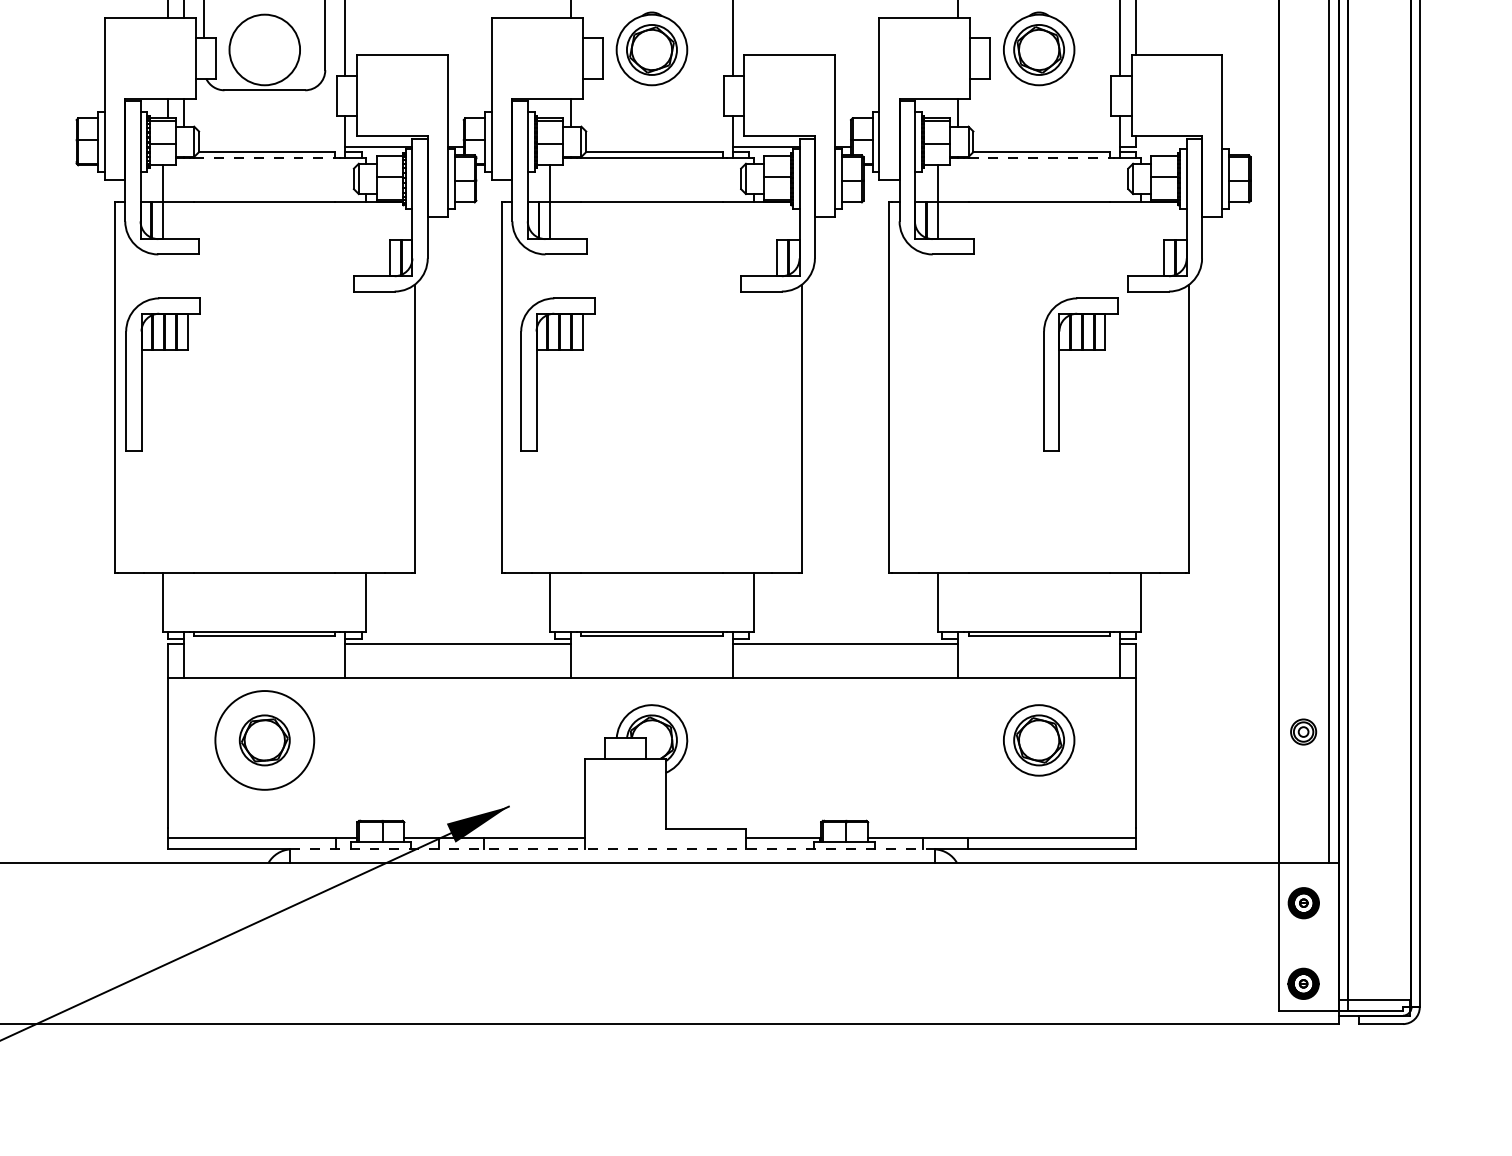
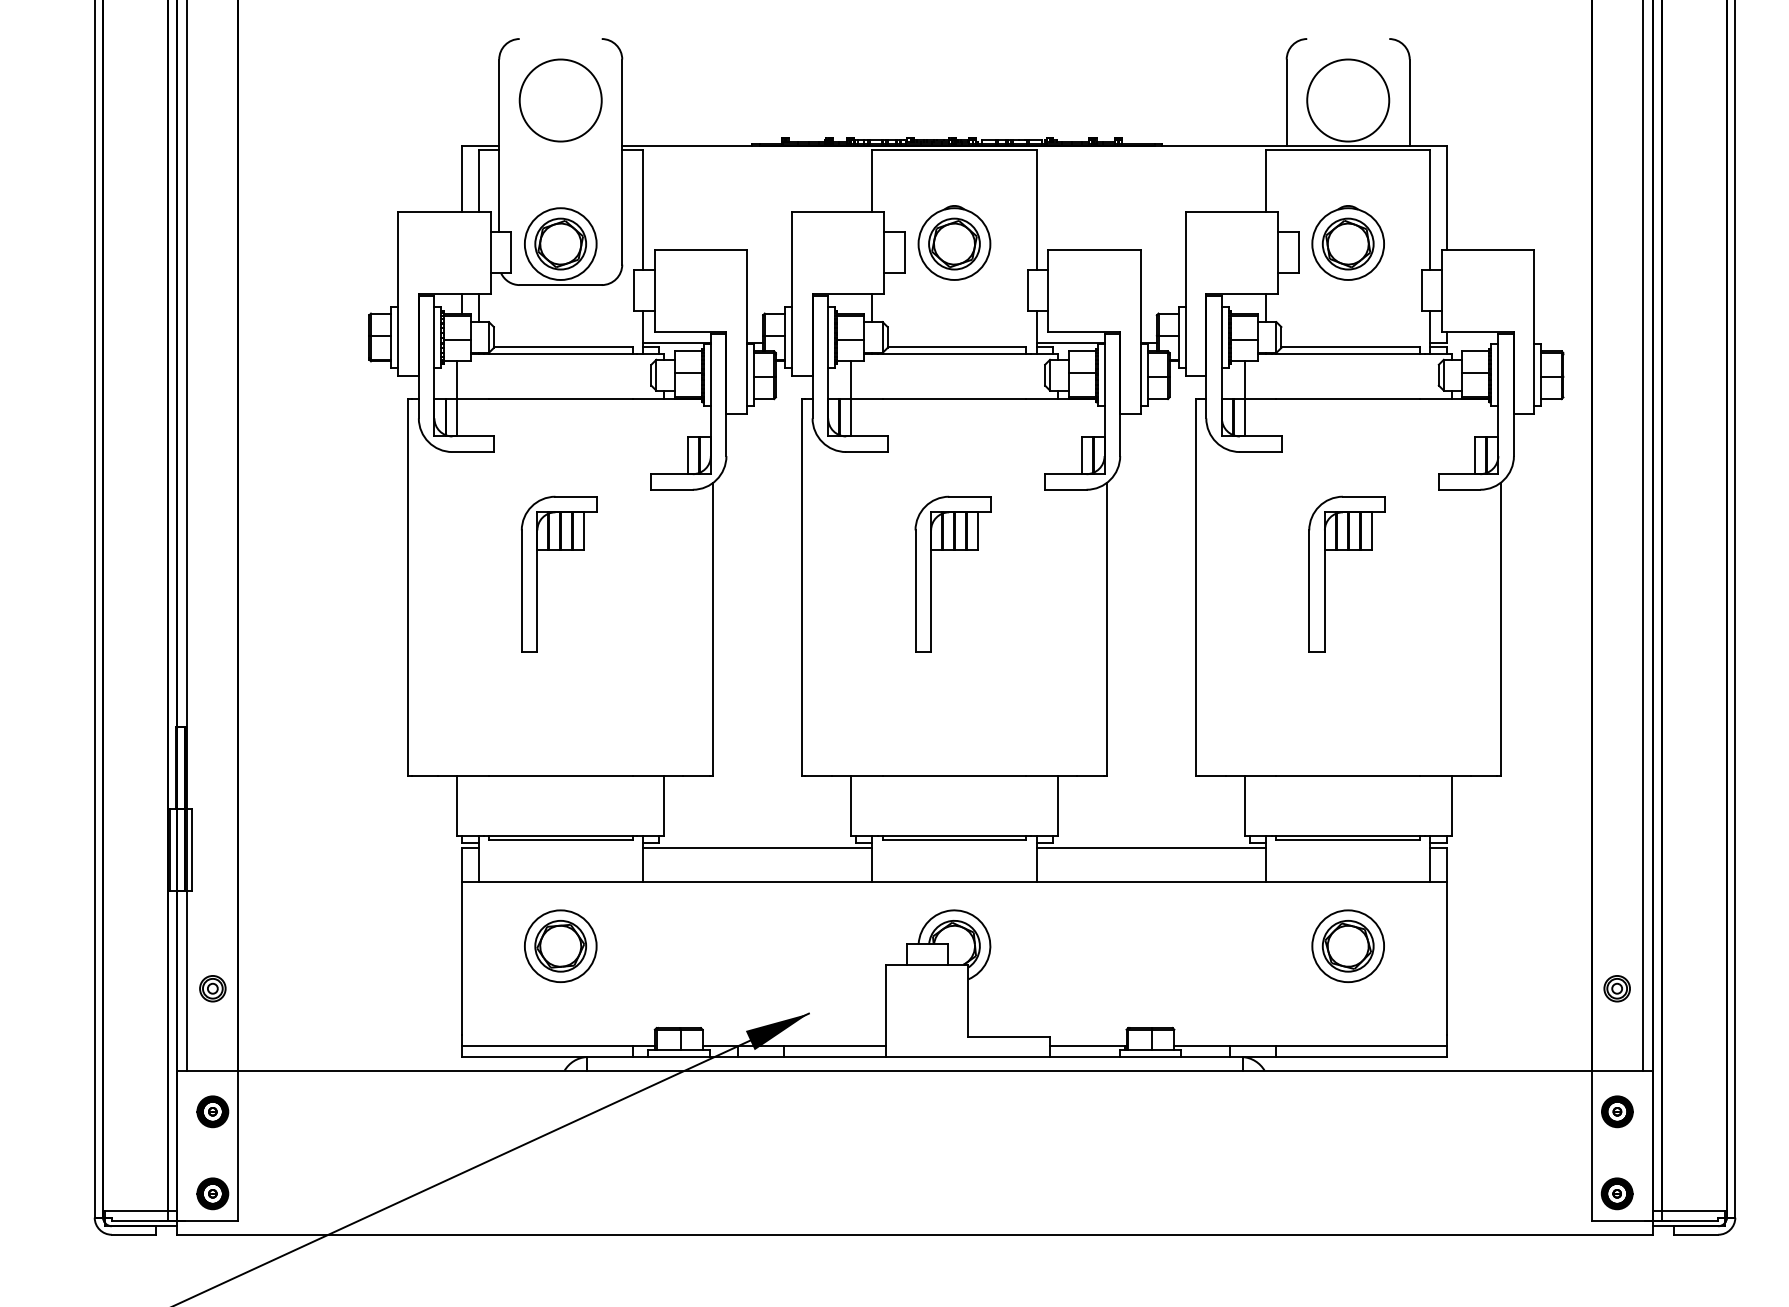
part: (264, 49) -> (560, 243), added
line: (264, 158) -> (560, 354), dashed -> solid
line: (1039, 158) -> (1348, 354), dashed -> solid
part: (141, 373) -> (537, 573), moved
part: (536, 373) -> (931, 573), moved
part: (1060, 373) -> (1325, 573), moved
part: (1302, 731) -> (1616, 988), moved
circle: (264, 740) -> (560, 946), size x0.71
line: (612, 849) -> (914, 1057), dashed -> solid

